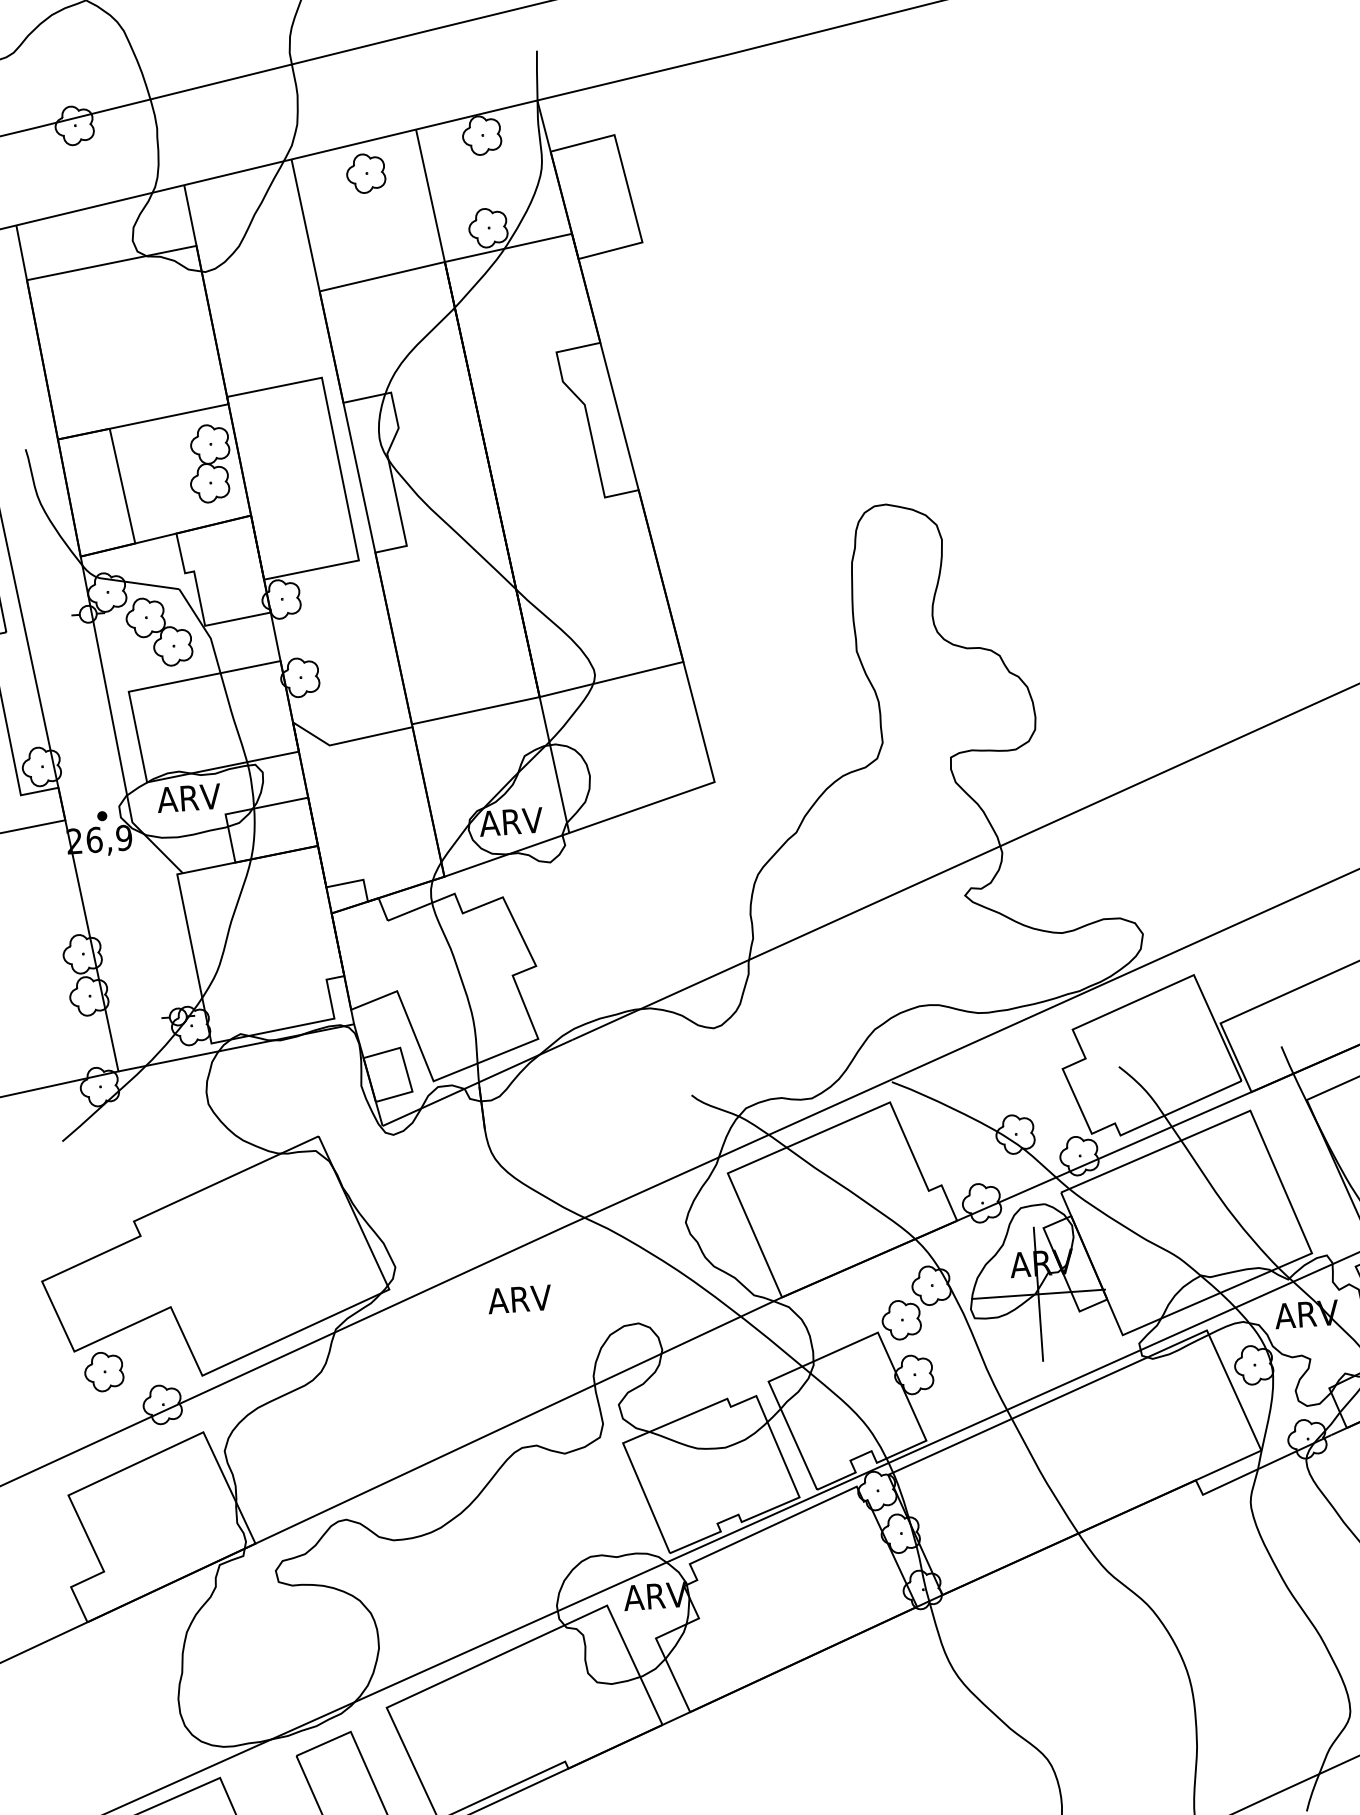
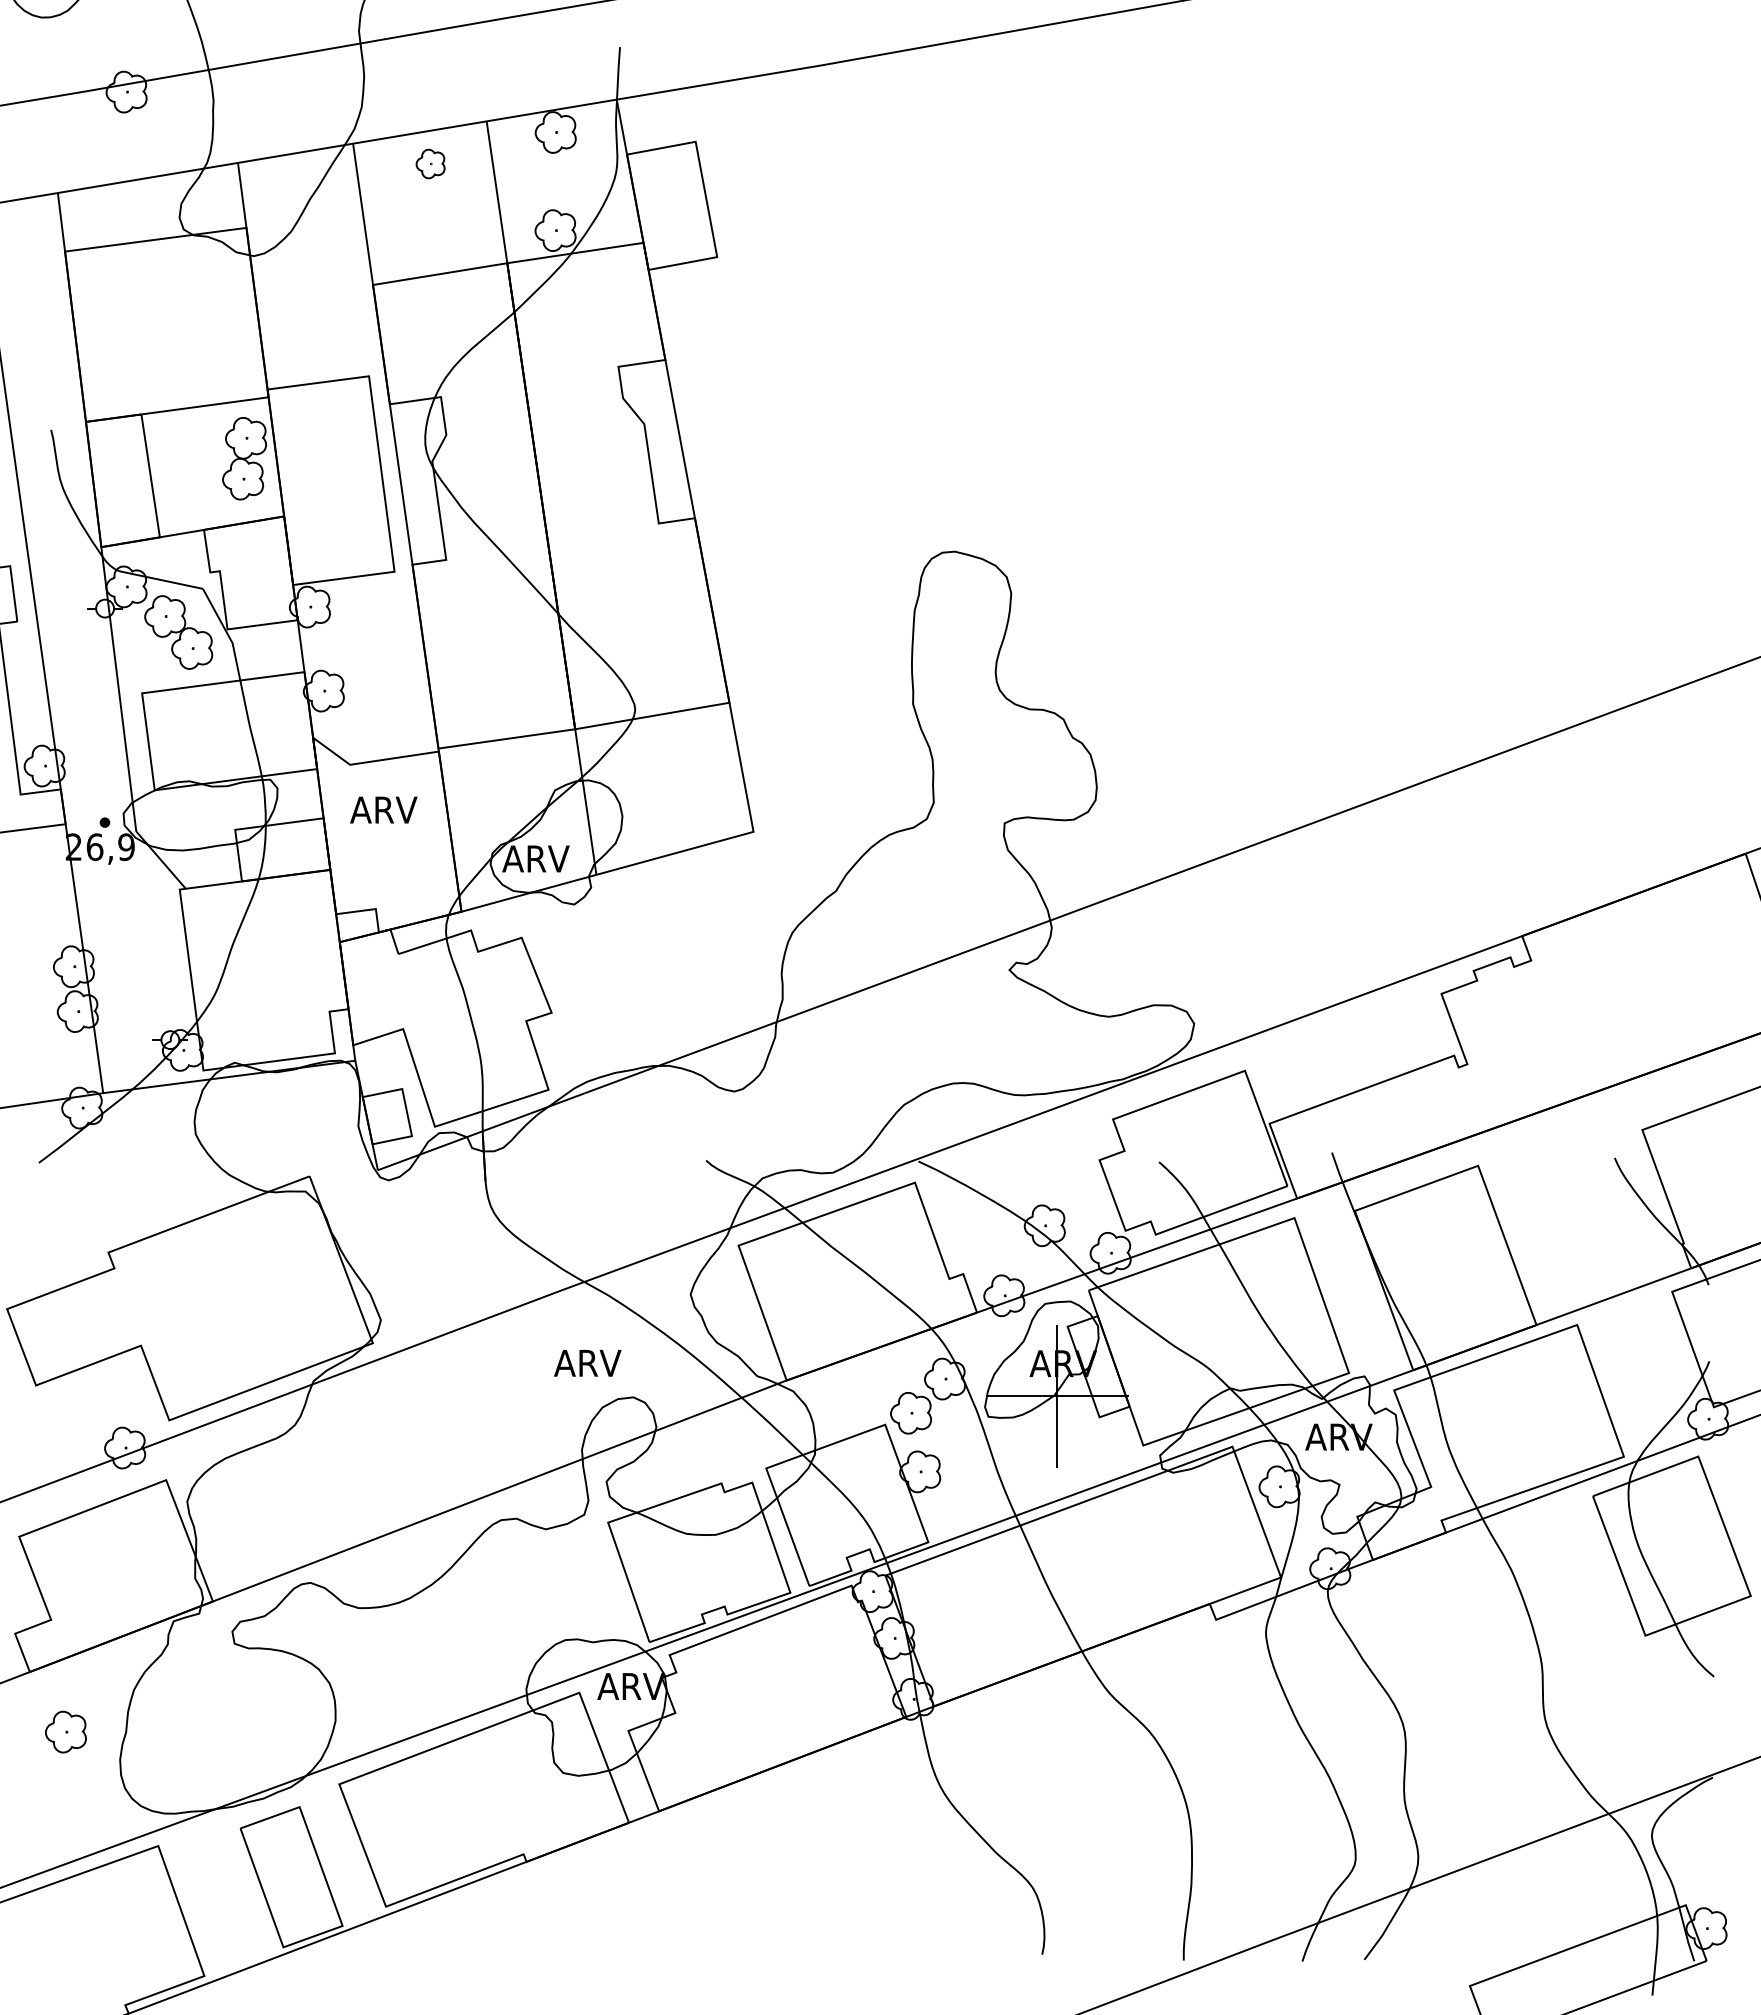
part: (365, 173) -> (430, 163), size x0.7
text: (188, 797) -> (383, 809), moved
text: (519, 1299) -> (587, 1363), moved
part: (103, 1371) -> (65, 1731), moved

